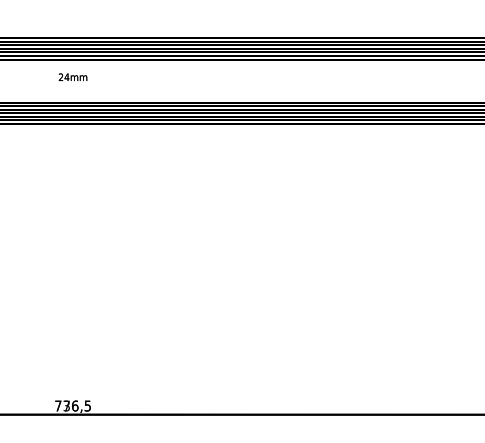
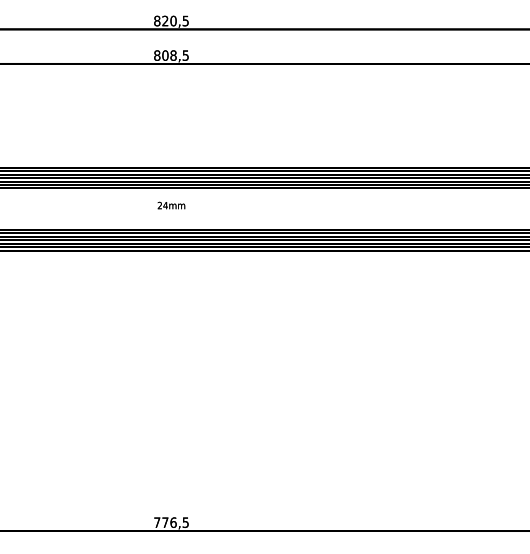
text: (66, 405) -> (165, 522), 736,5 -> 776,5

